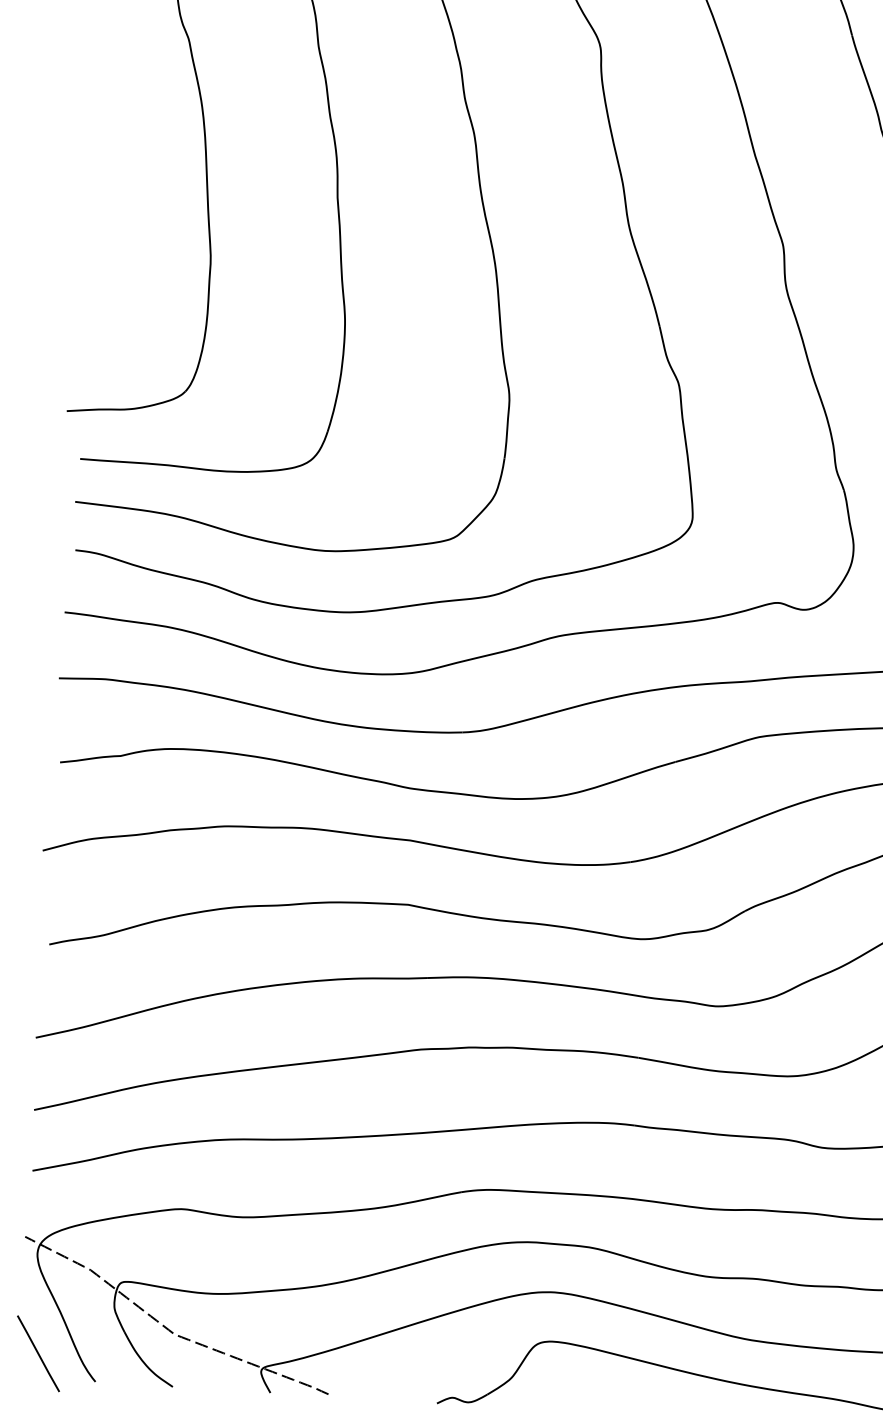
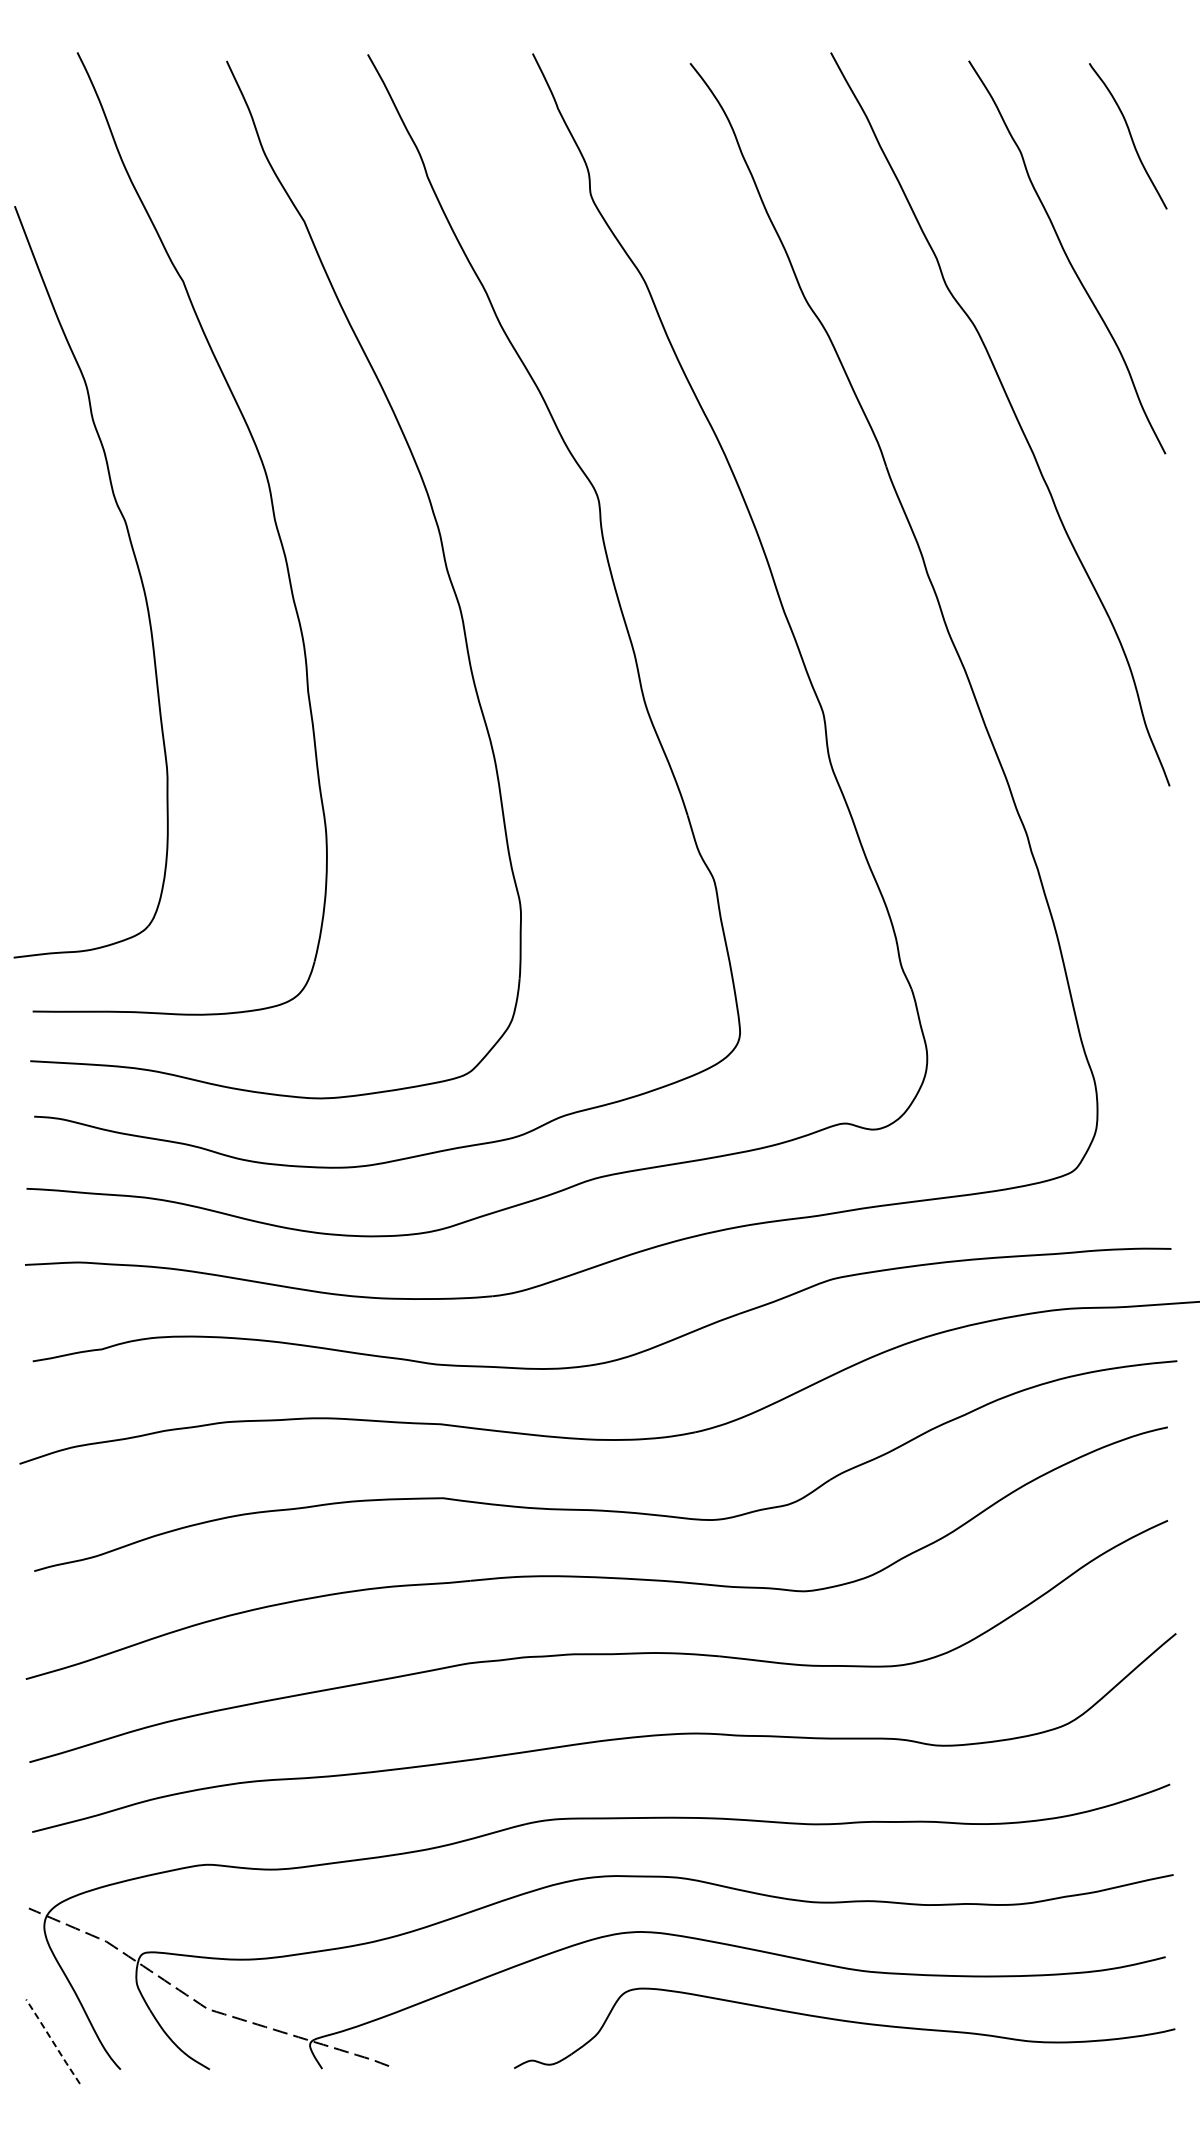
line: (38, 1353) -> (52, 2041), solid -> dashed

